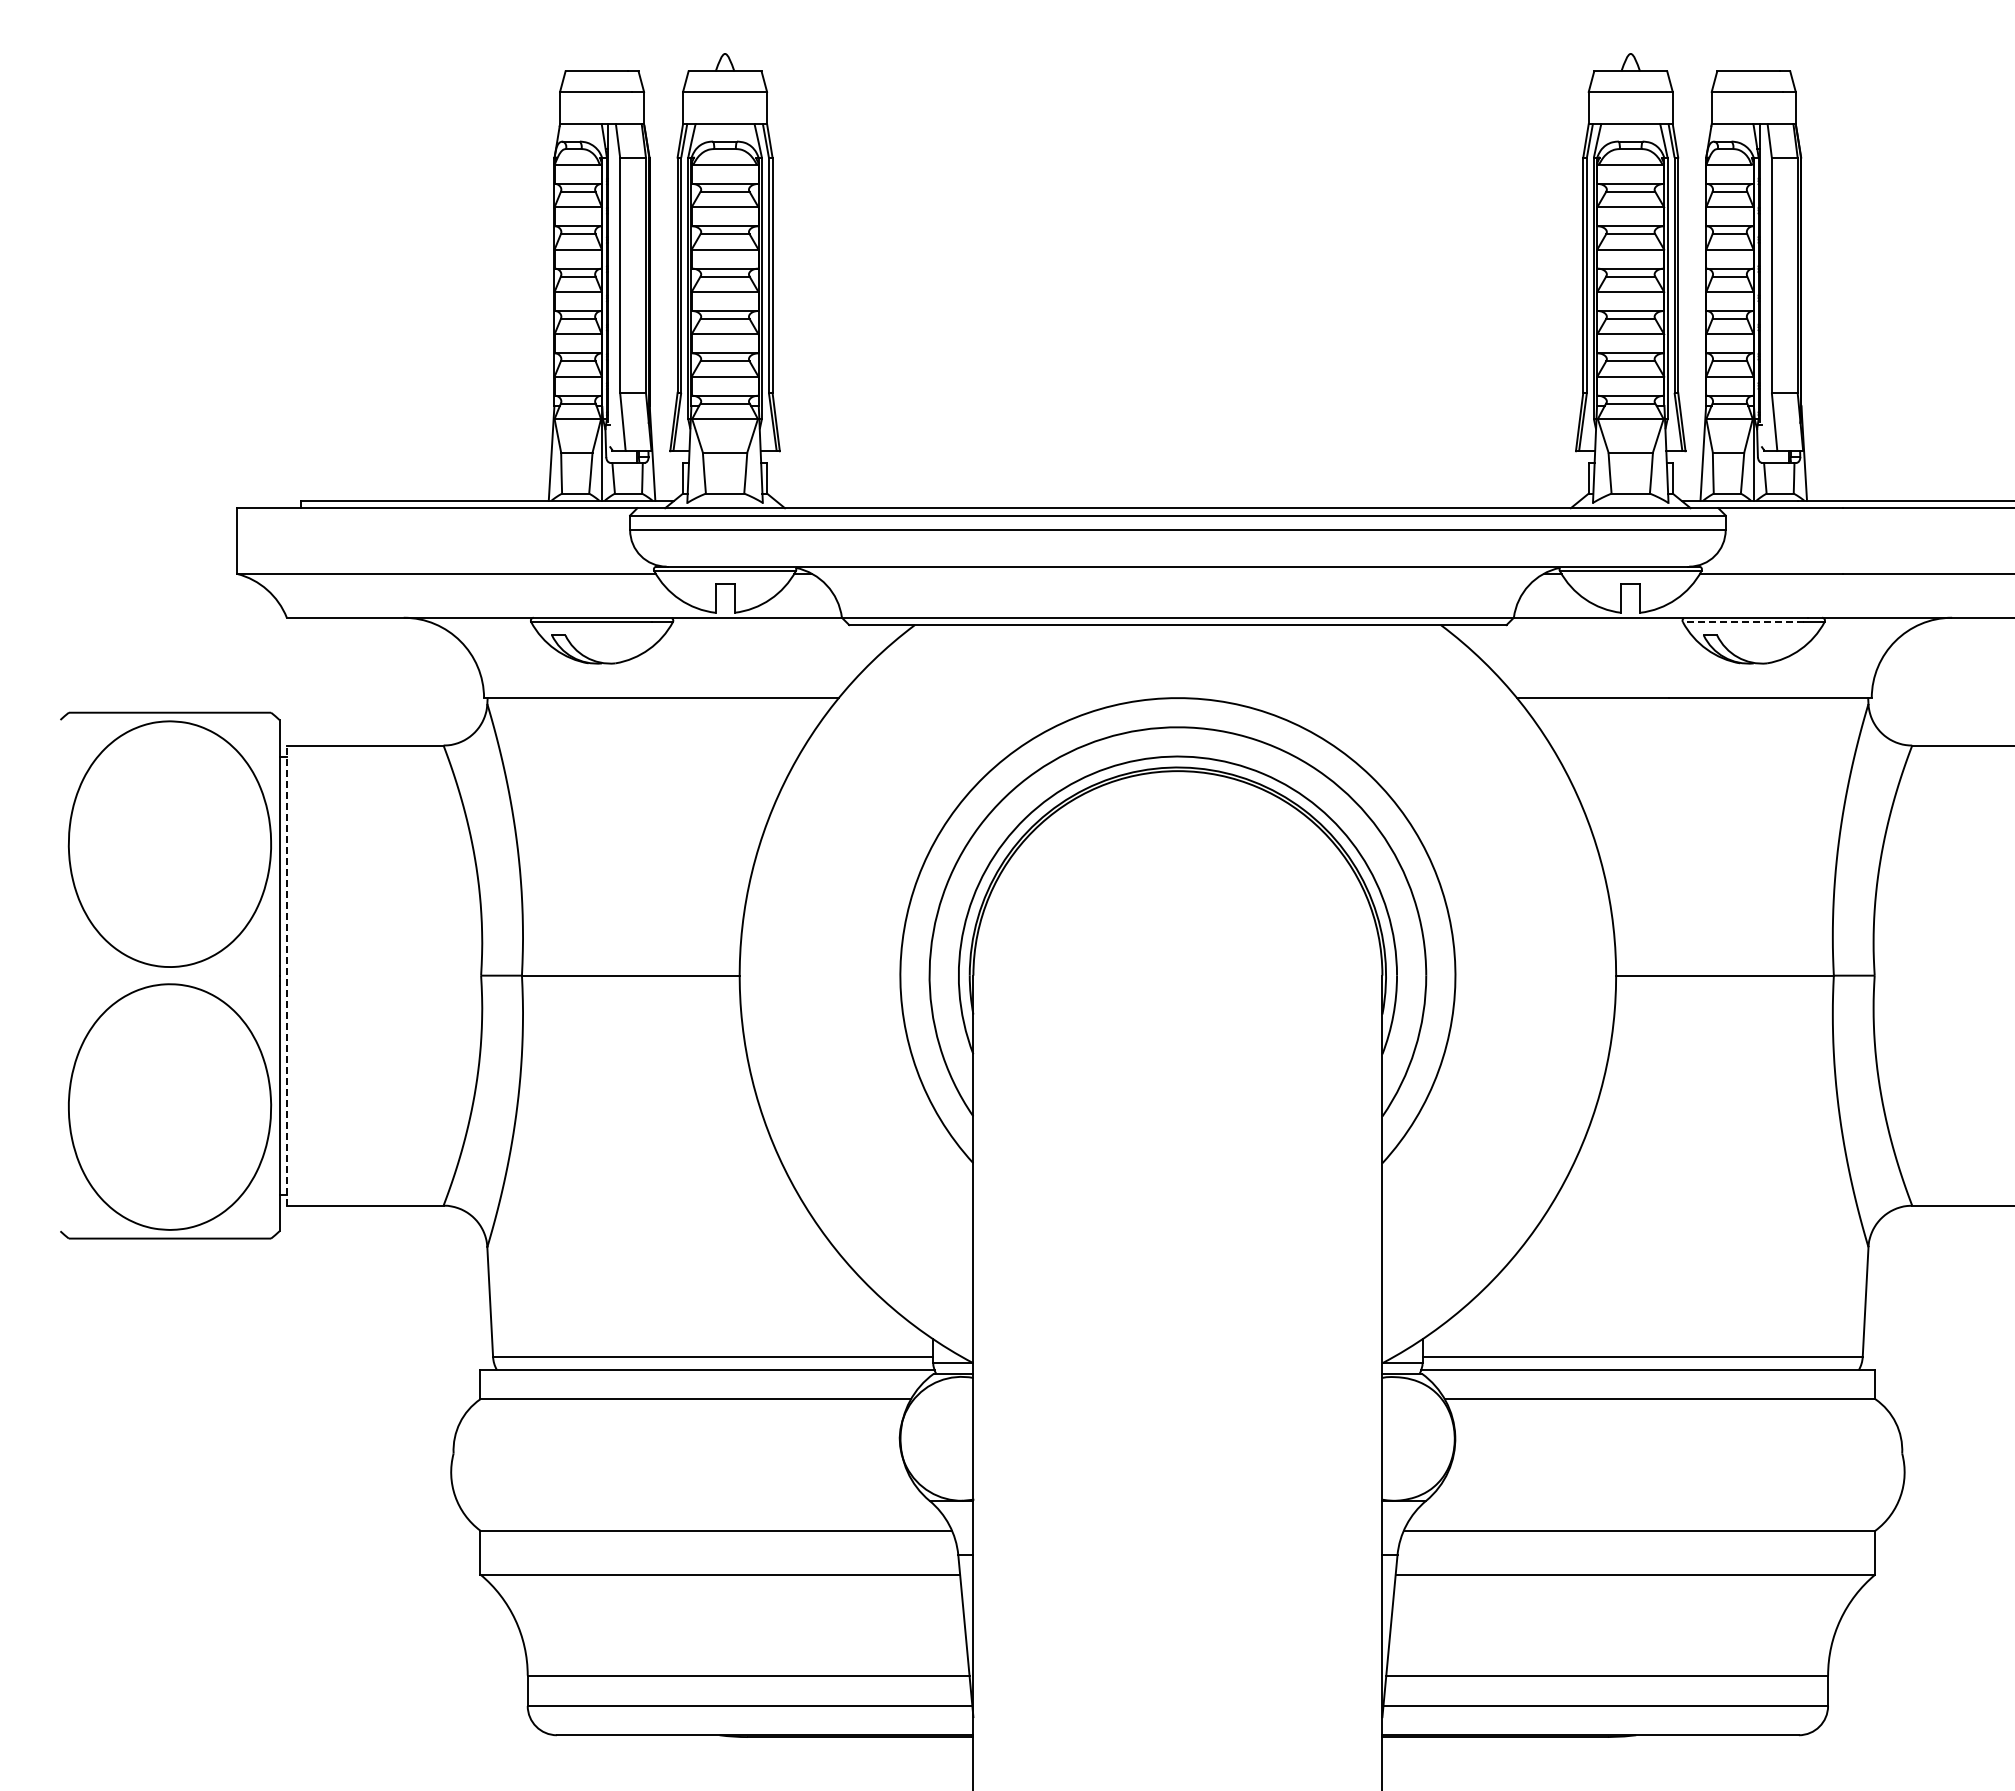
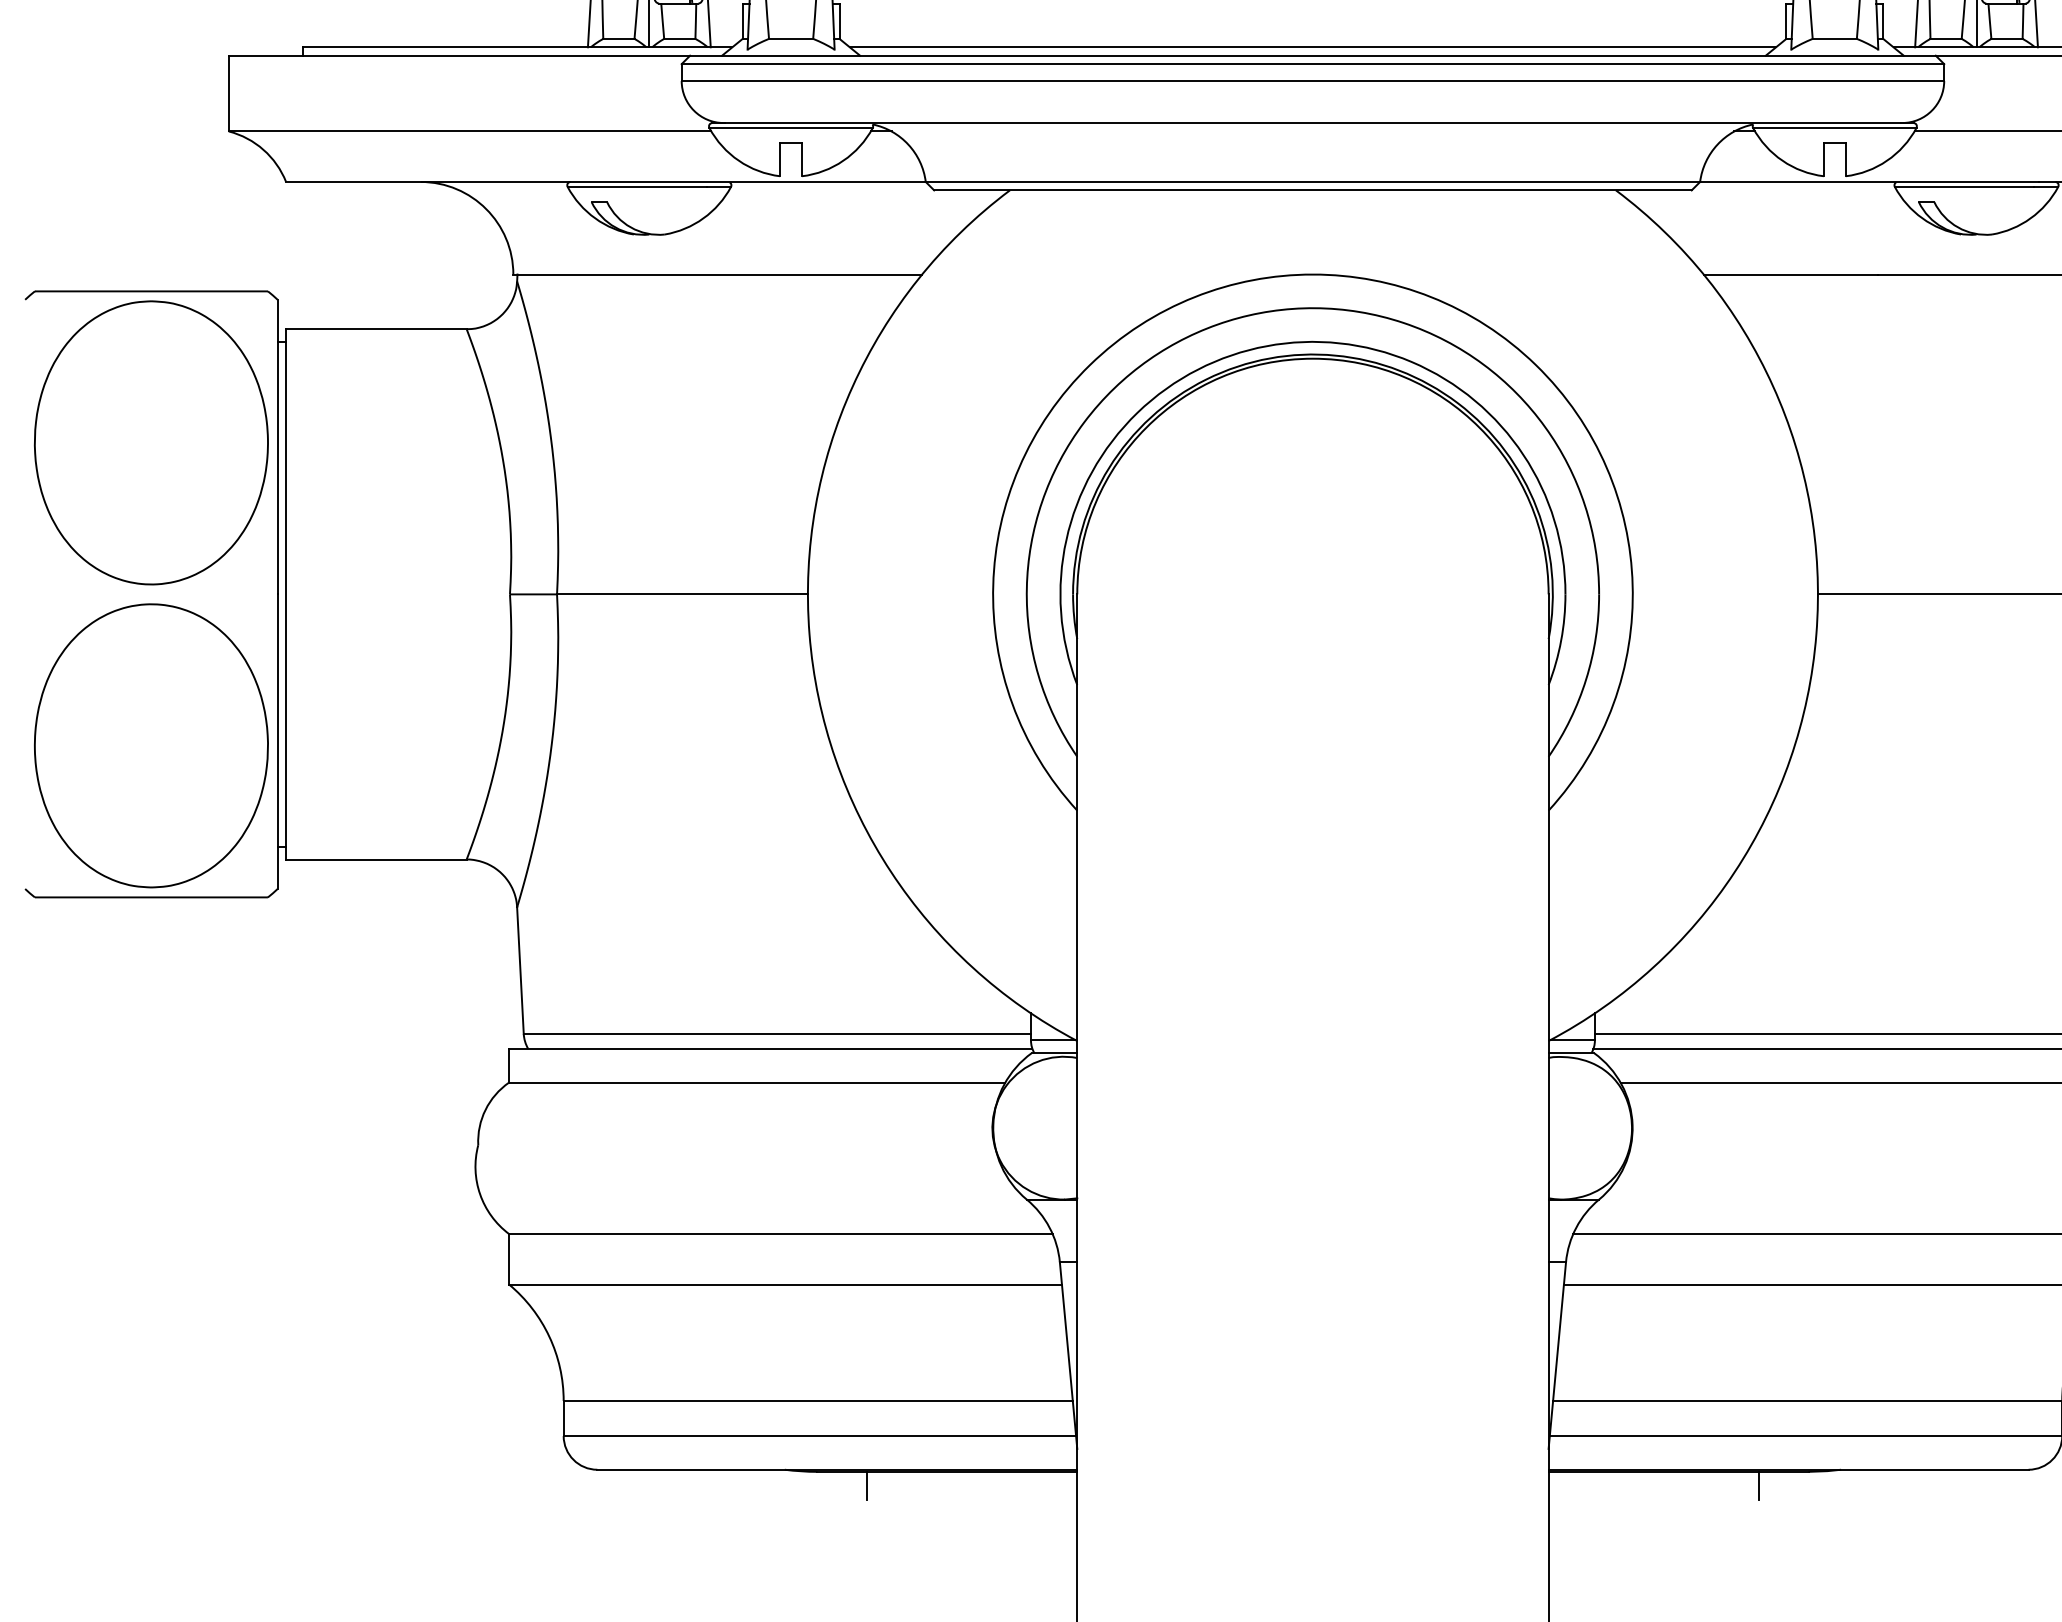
line: (1177, 500) -> (1312, 46), added
line: (1743, 622) -> (1964, 187), dashed -> solid
line: (286, 975) -> (285, 594), dashed -> solid
line: (790, 1749) -> (866, 1486), added
line: (1565, 1749) -> (1759, 1486), added

